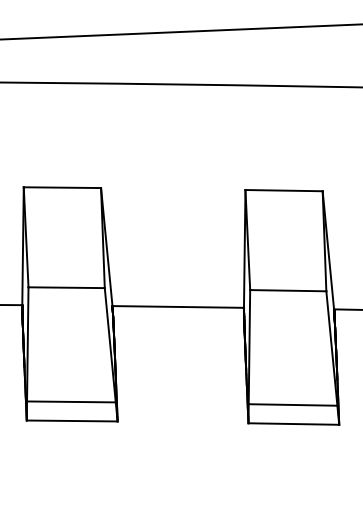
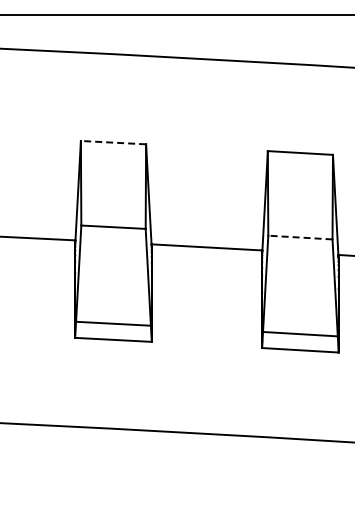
line: (62, 187) -> (113, 142), solid -> dashed
line: (287, 290) -> (299, 237), solid -> dashed

